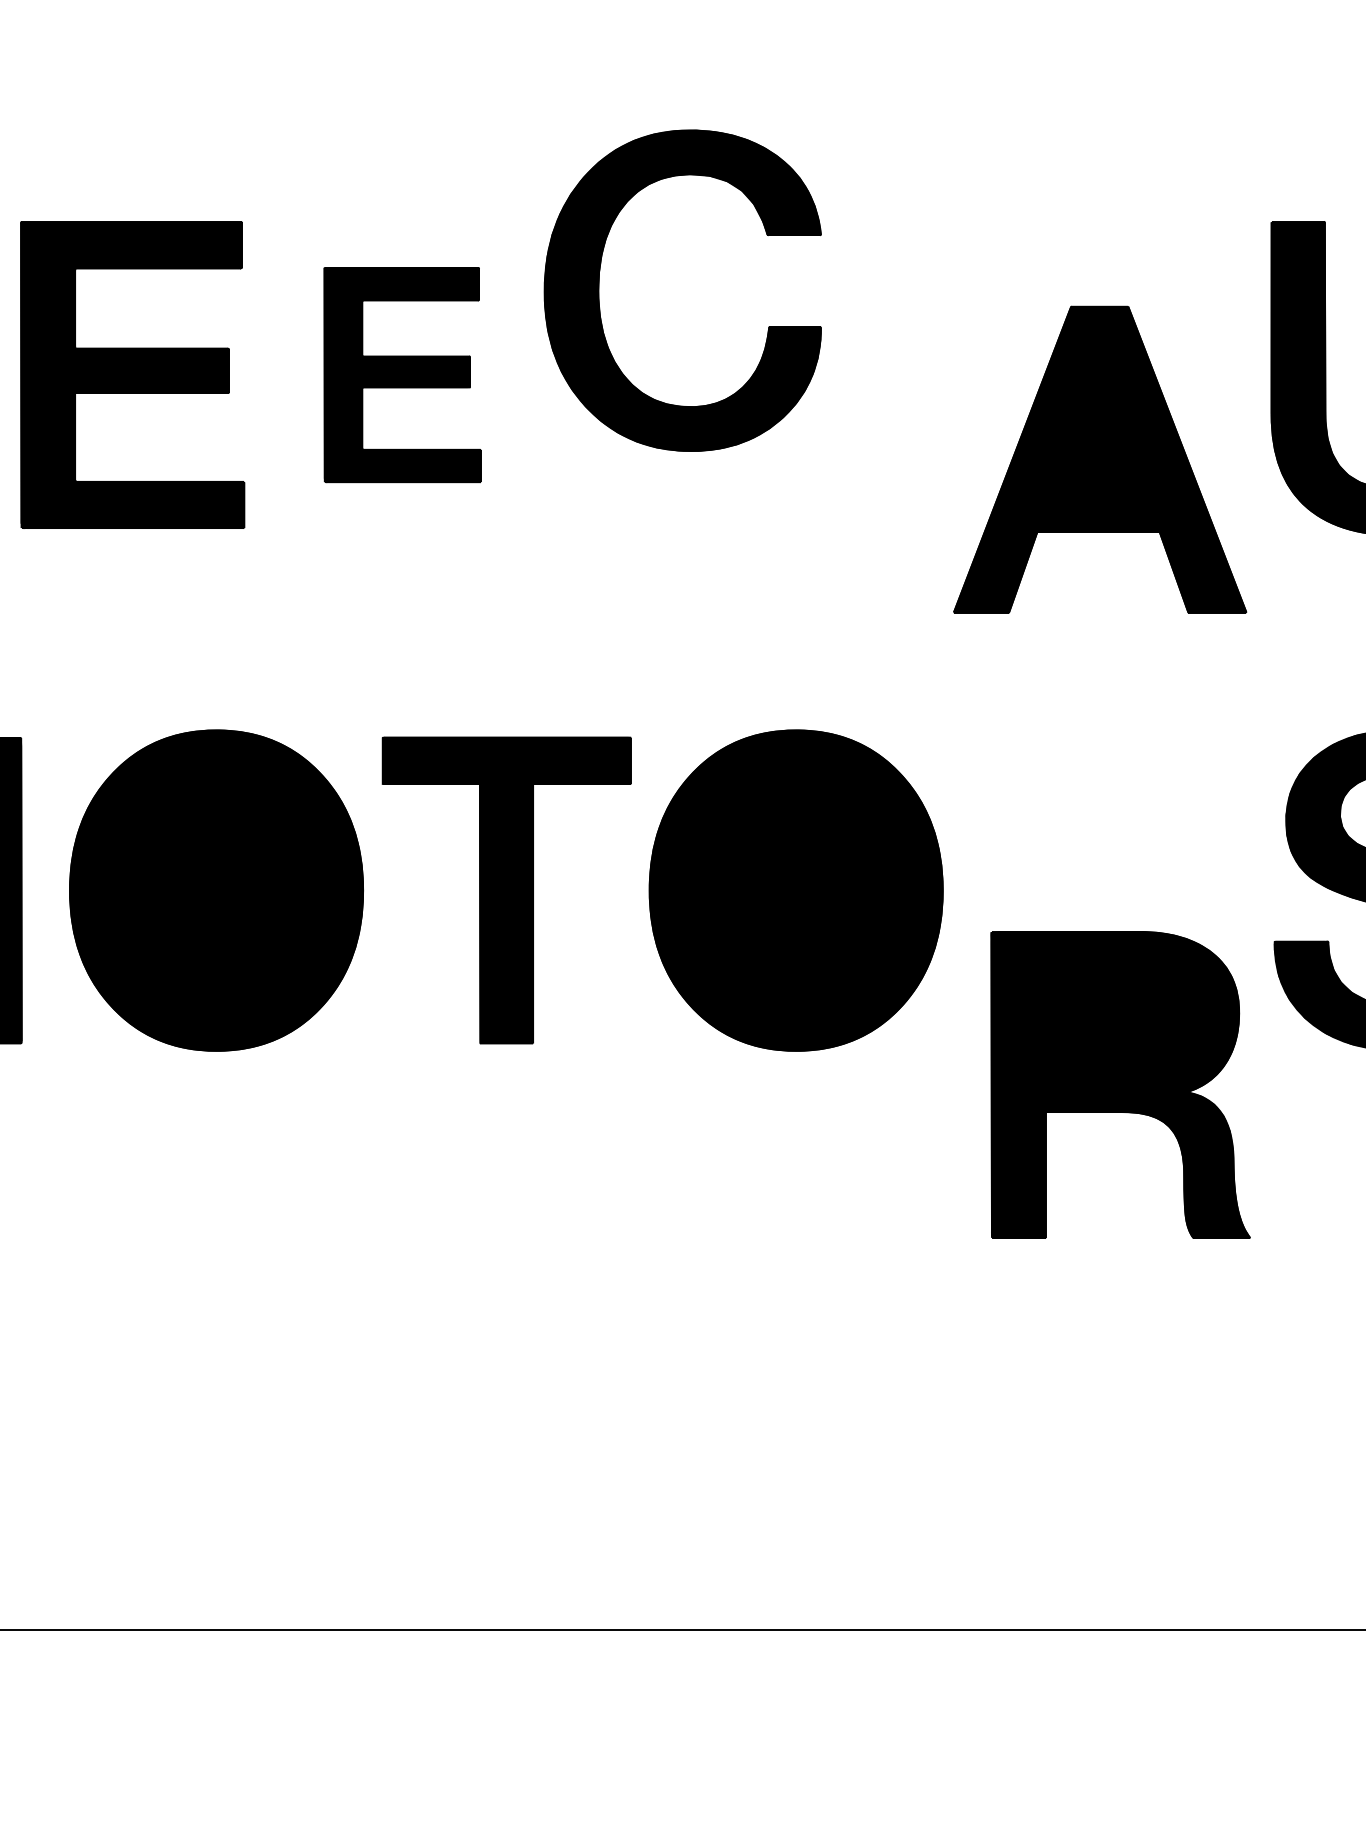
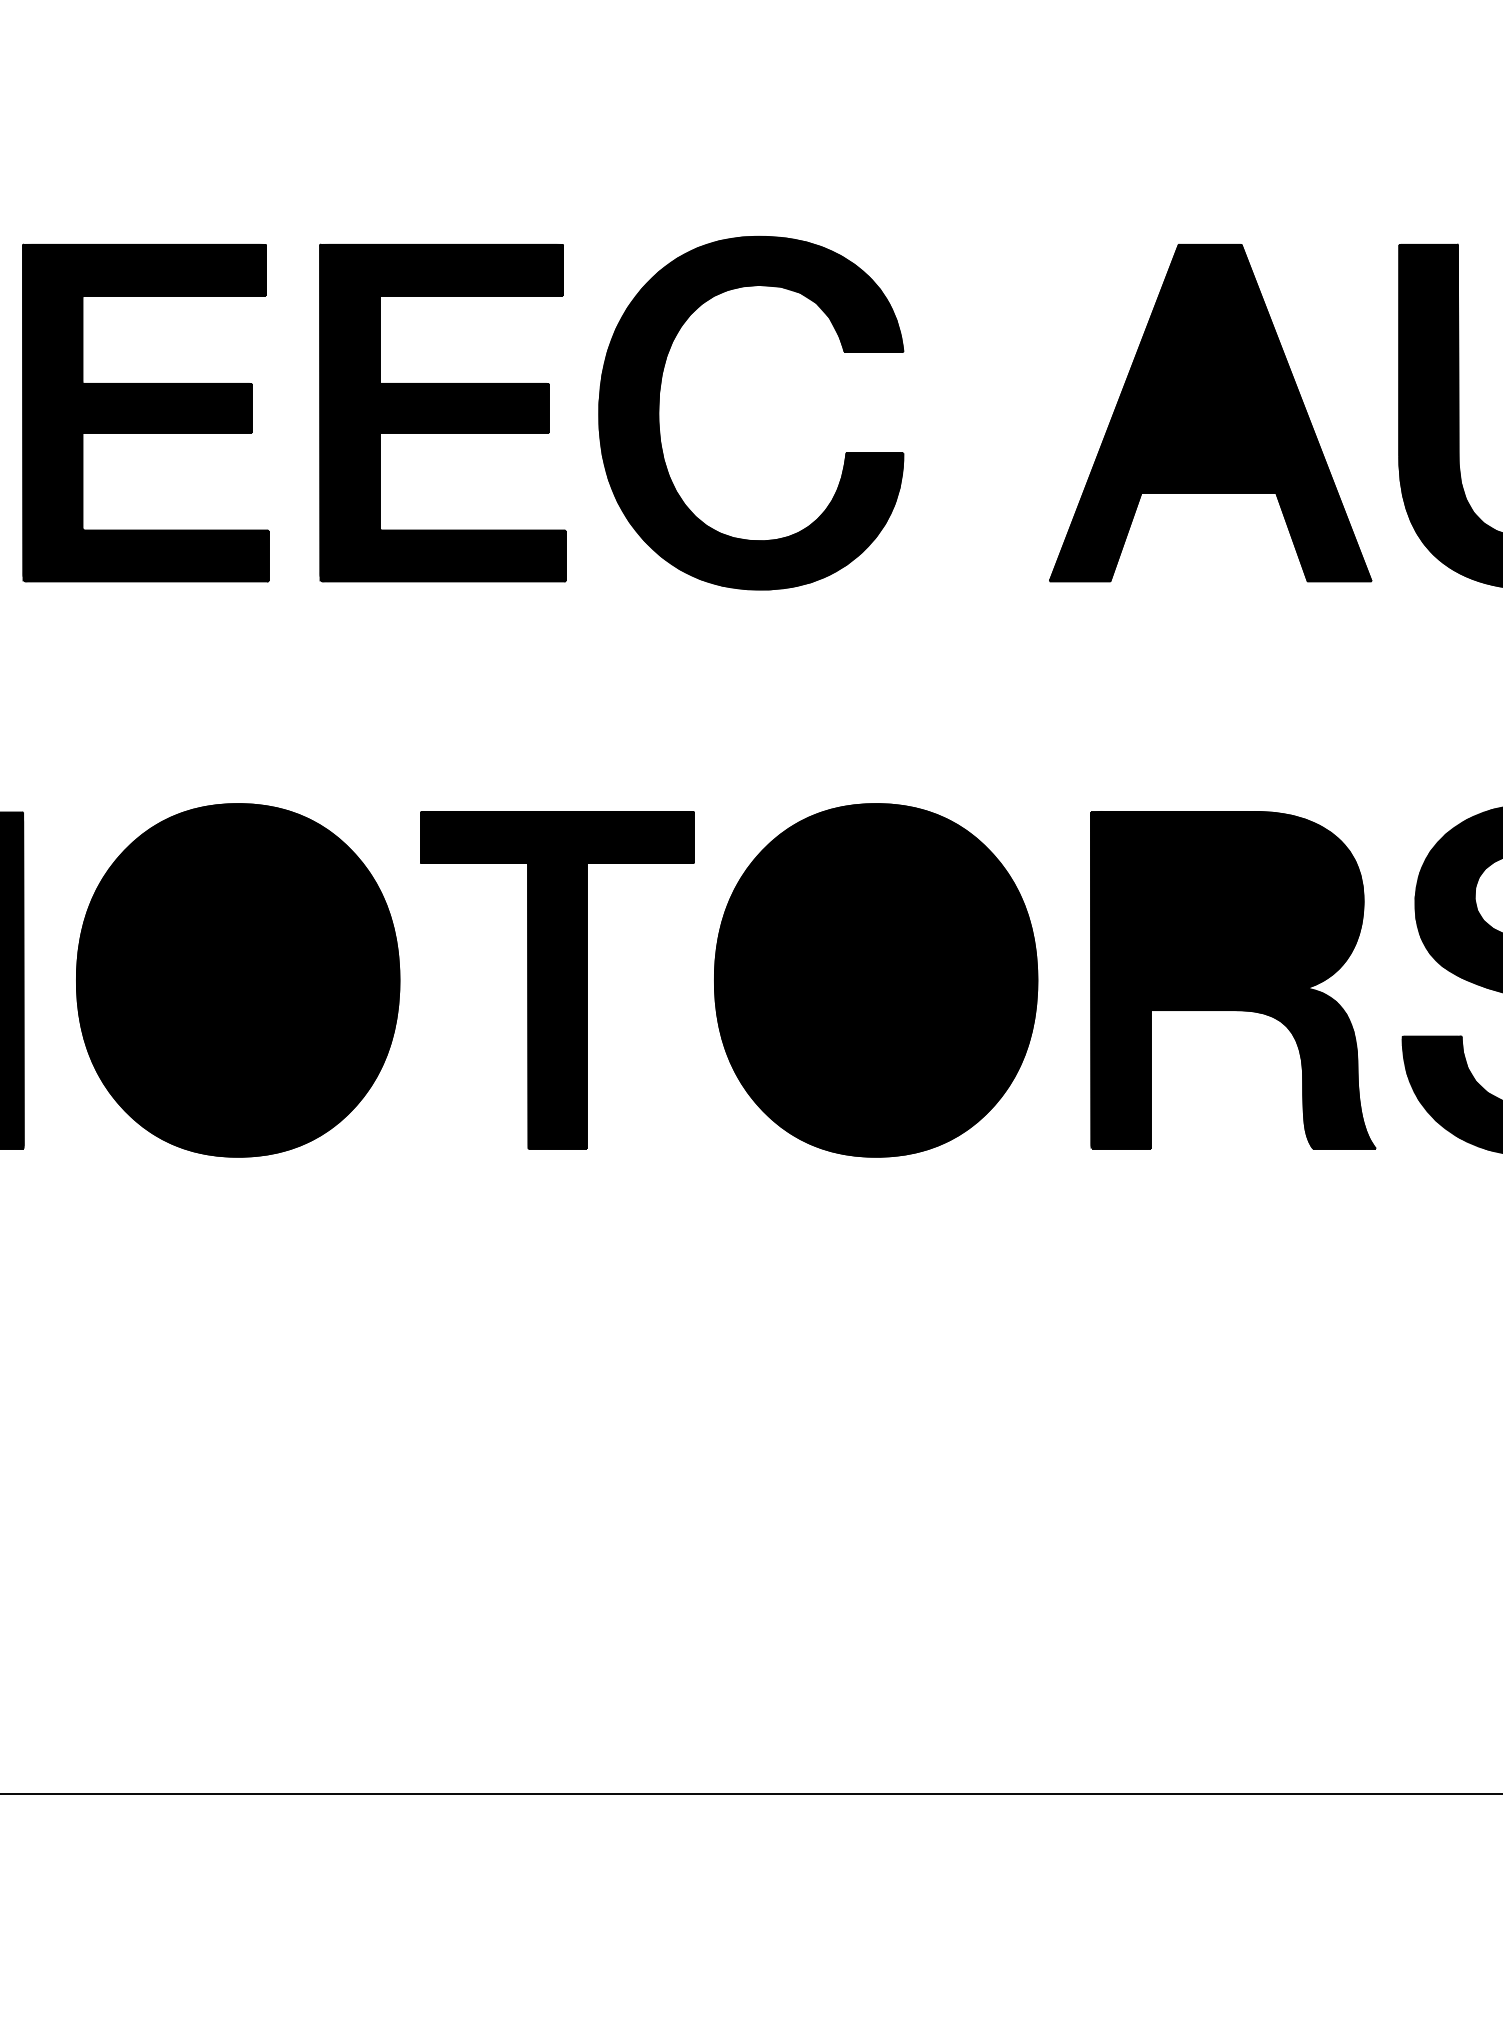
part: (599, 290) -> (659, 412), moved
part: (402, 374) -> (442, 412), size x1.43
part: (1100, 459) -> (1210, 412), moved
part: (1120, 1085) -> (1233, 980), moved

